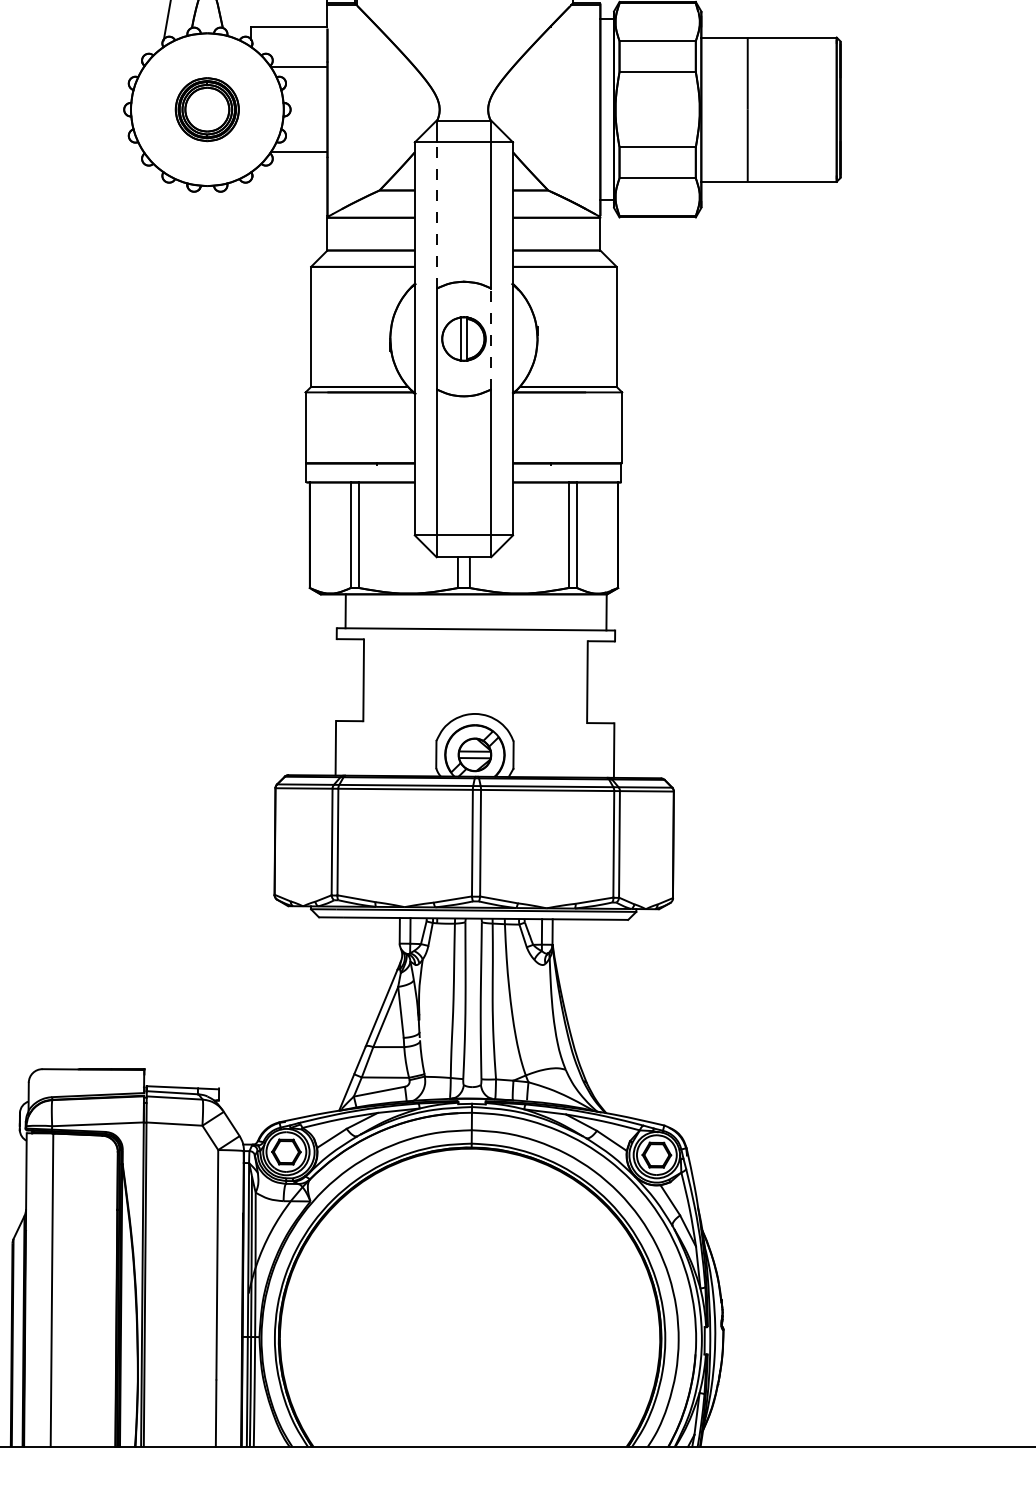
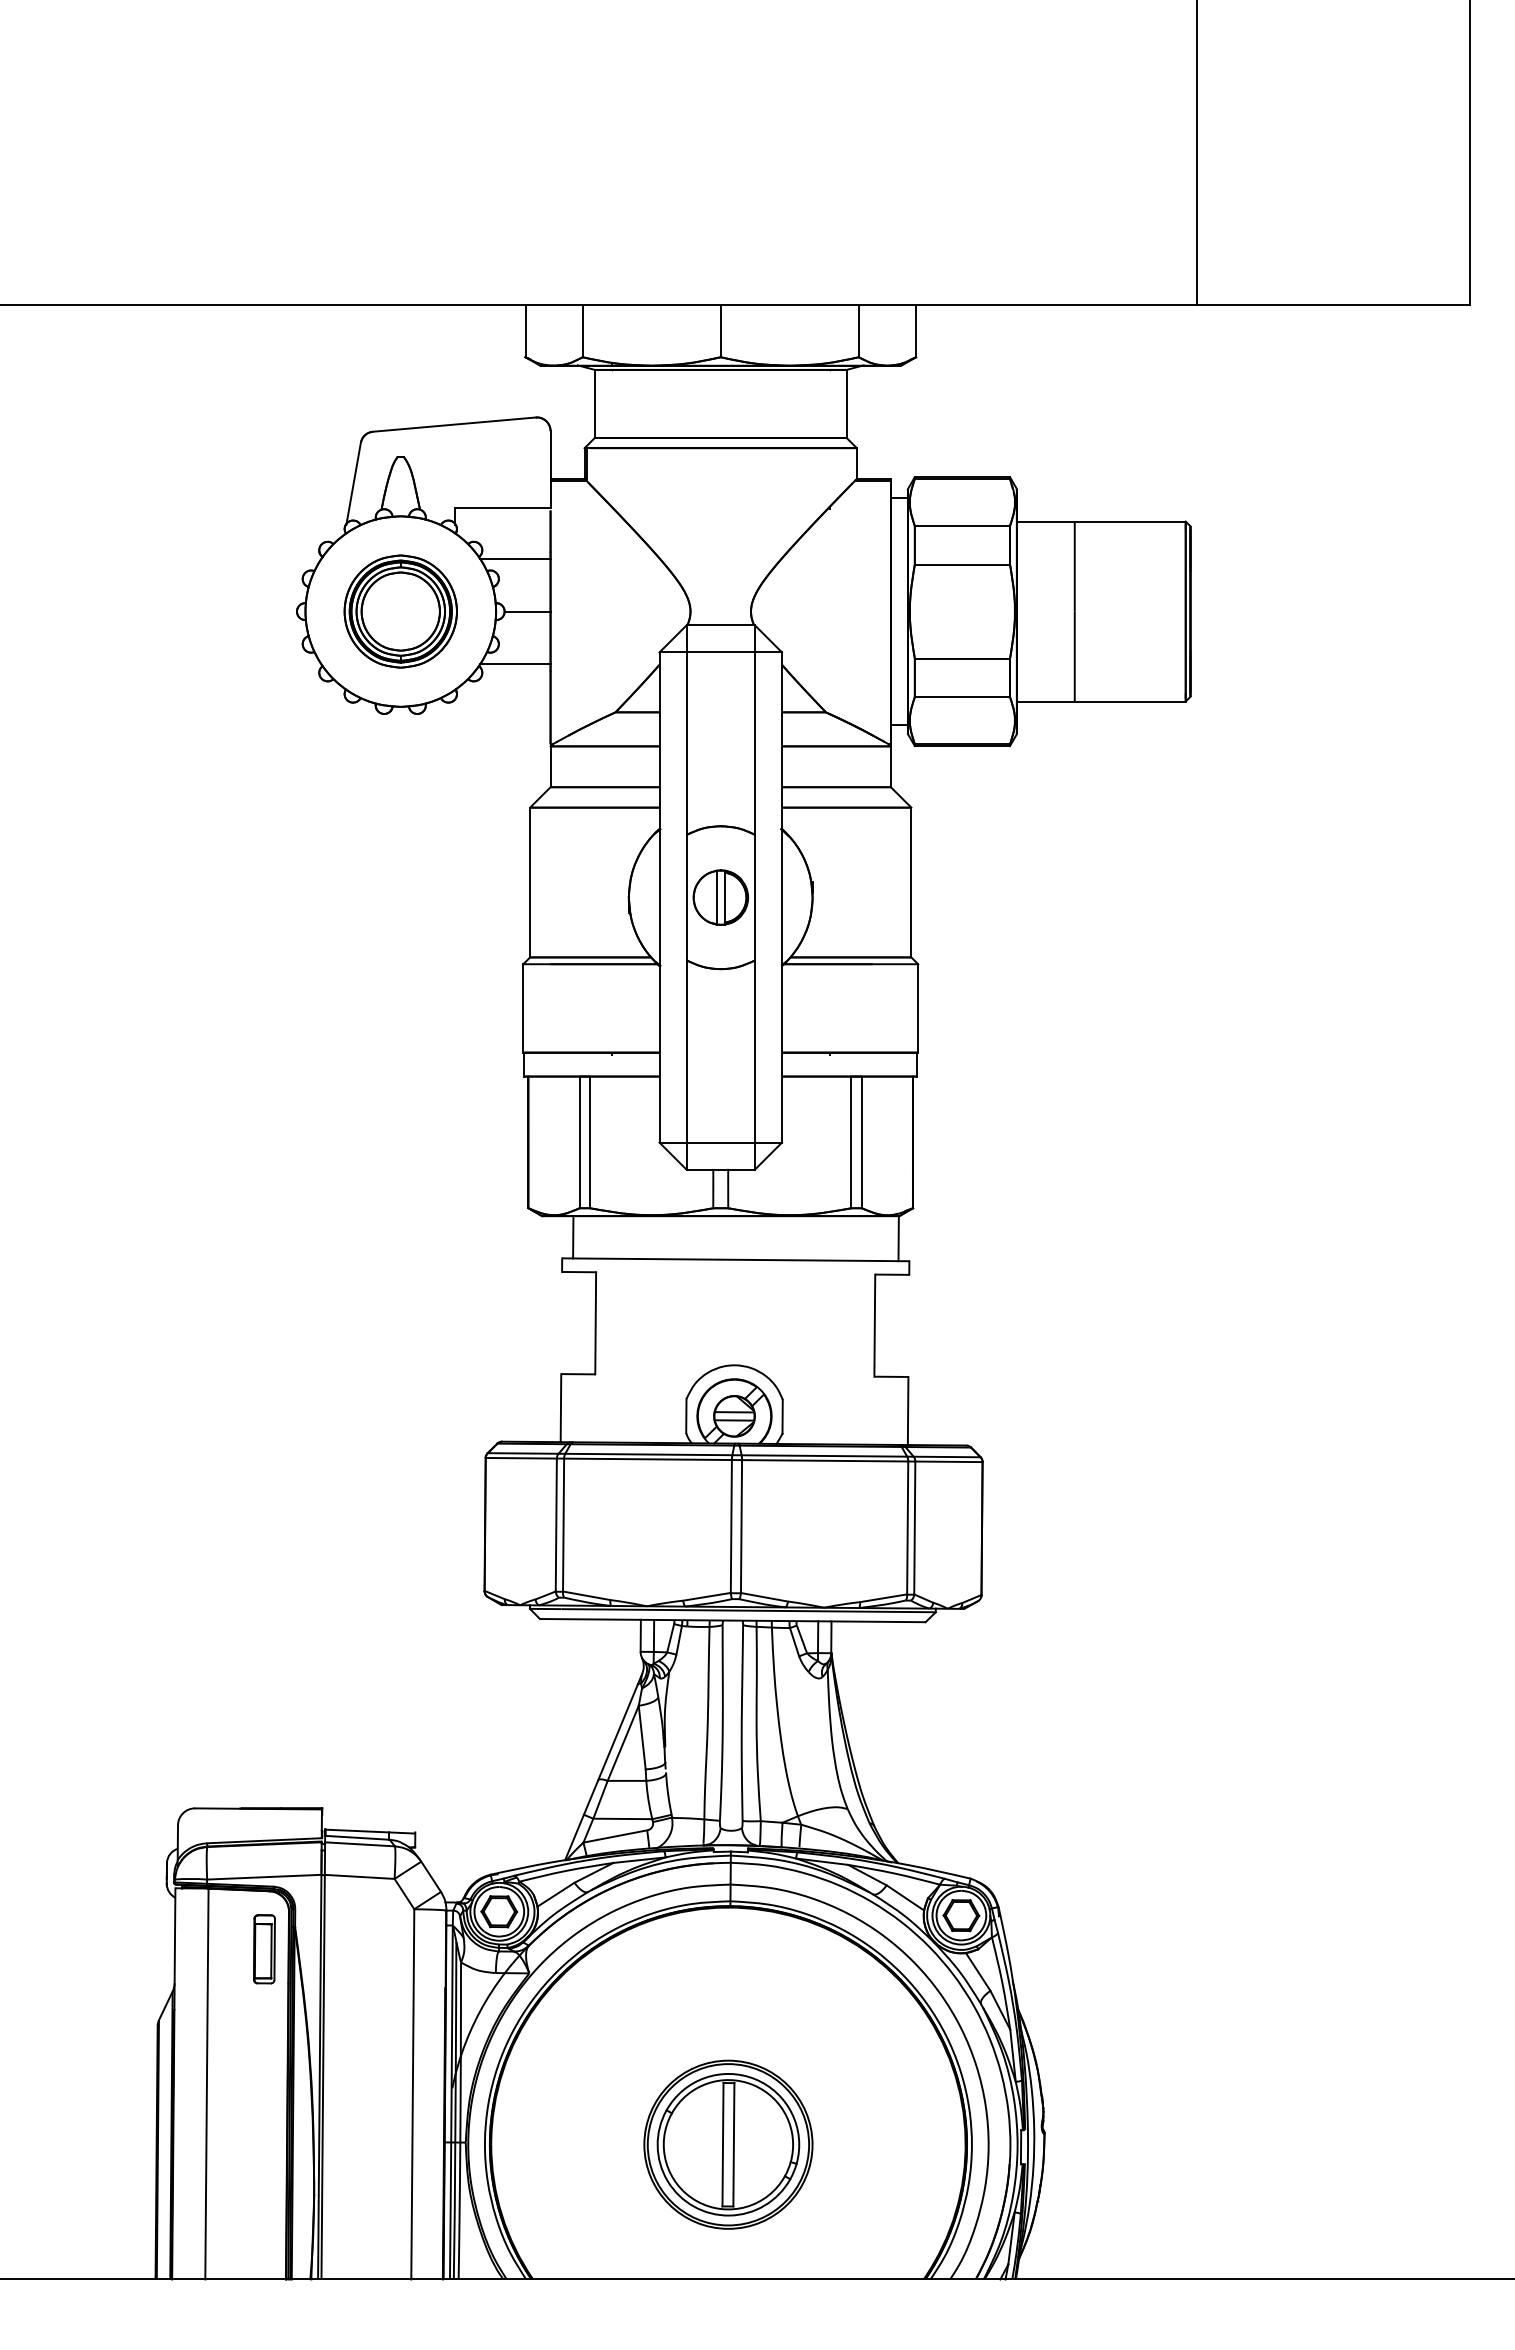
part: (207, 109) -> (400, 611), size x1.43
line: (308, 109) -> (527, 611), added
line: (436, 215) -> (686, 743), dashed -> solid
line: (490, 338) -> (754, 897), dashed -> solid
part: (98, 1182) -> (264, 1949), added
part: (470, 1338) -> (728, 2144), added

